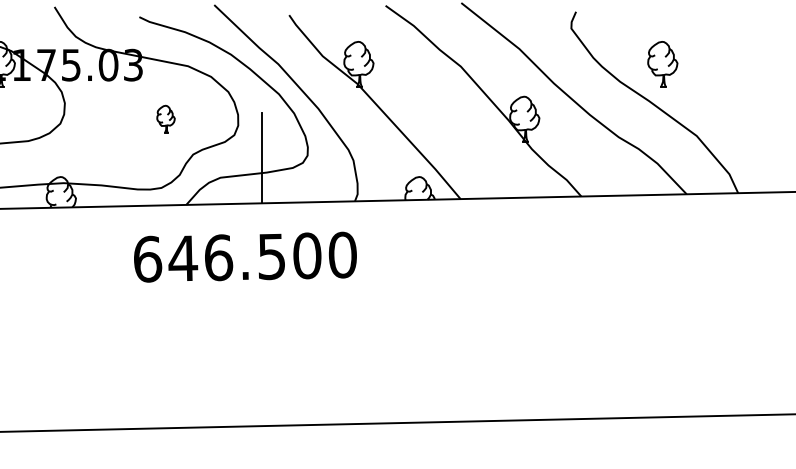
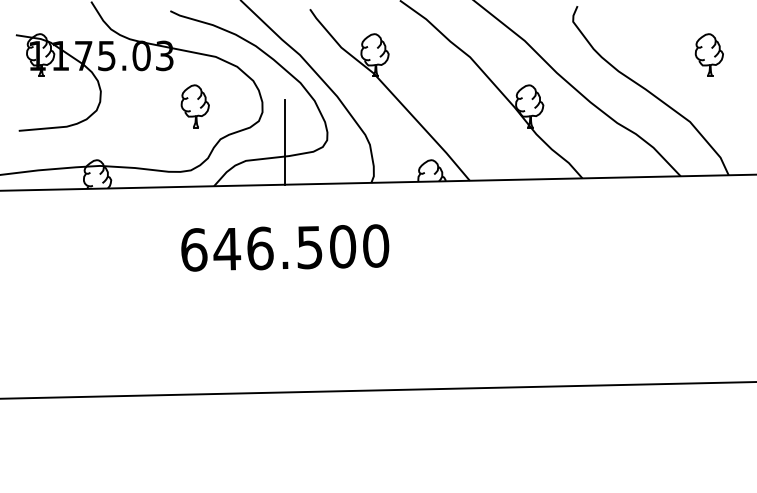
part: (661, 63) -> (708, 54), moved
part: (165, 119) -> (194, 106), size x1.67
text: (245, 256) -> (285, 247), moved

